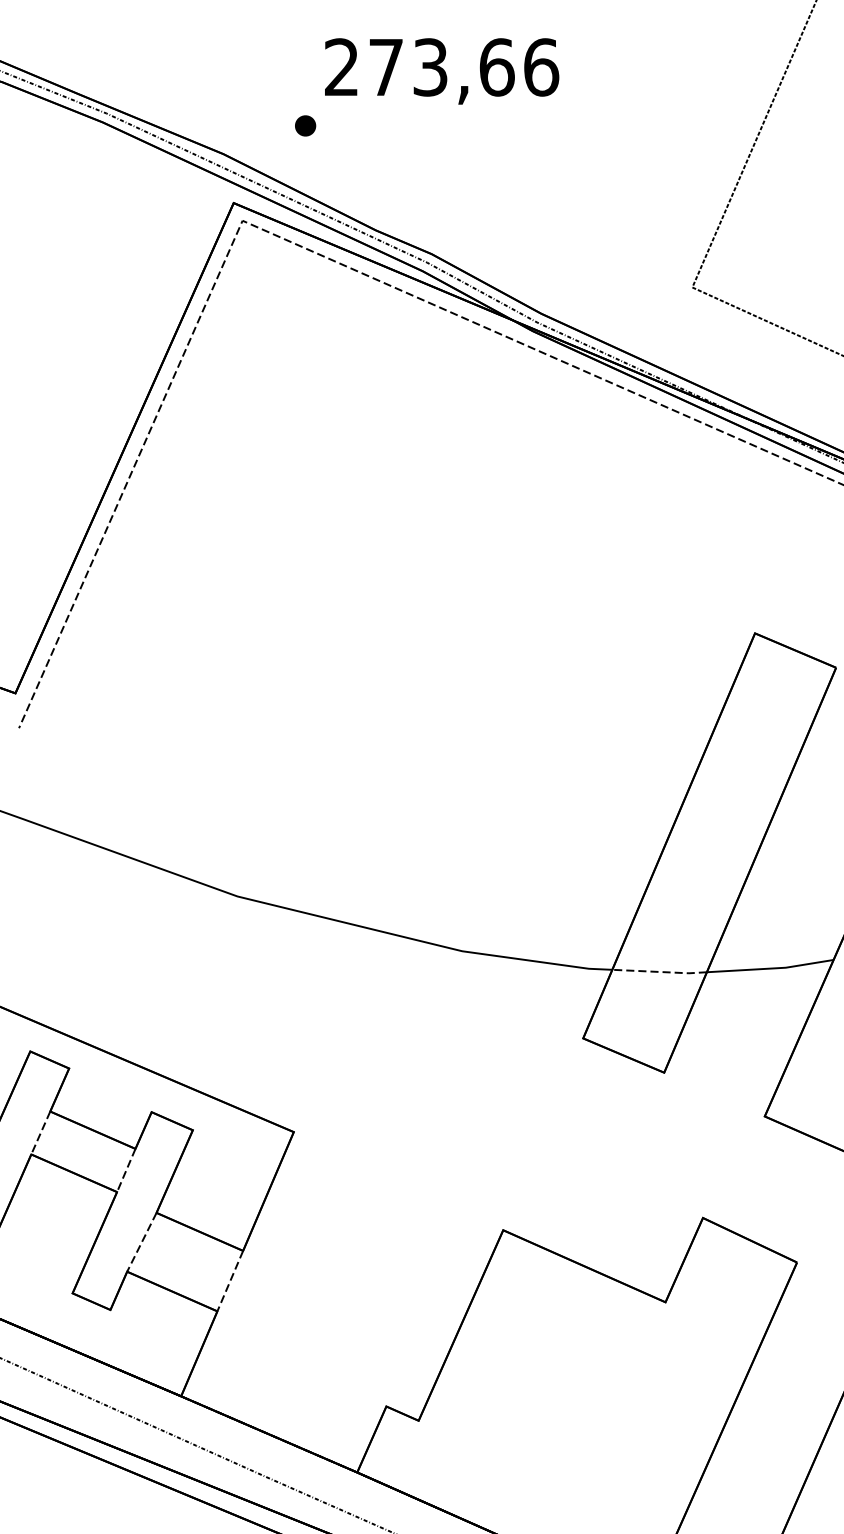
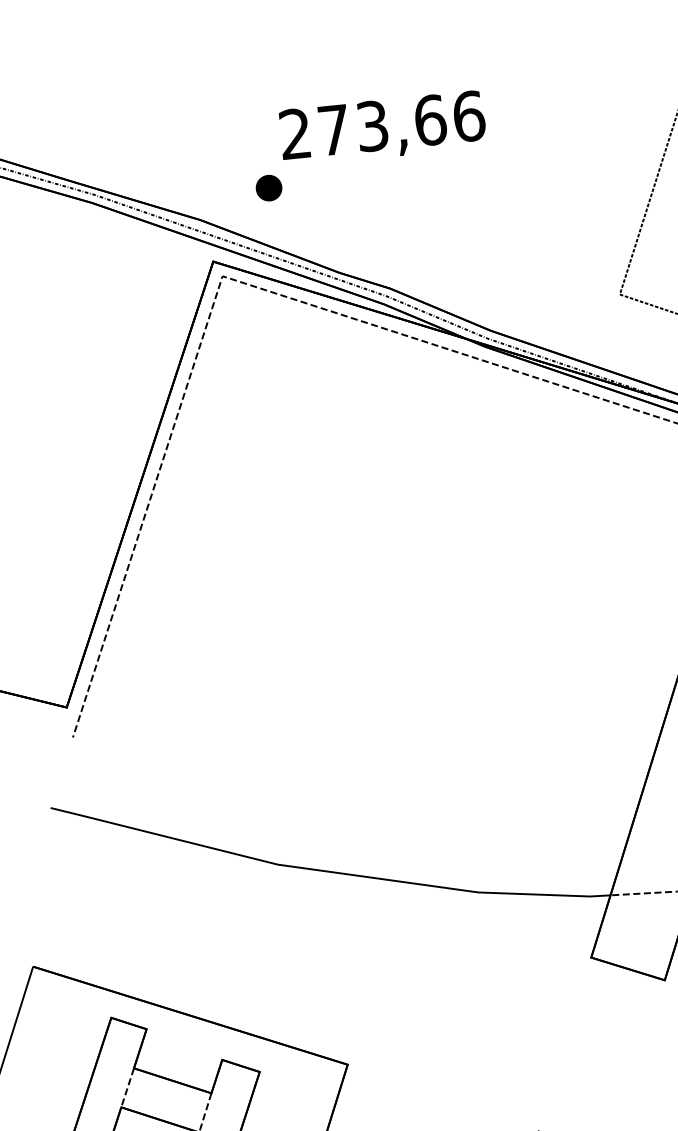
part: (305, 125) -> (268, 187), size x1.43

